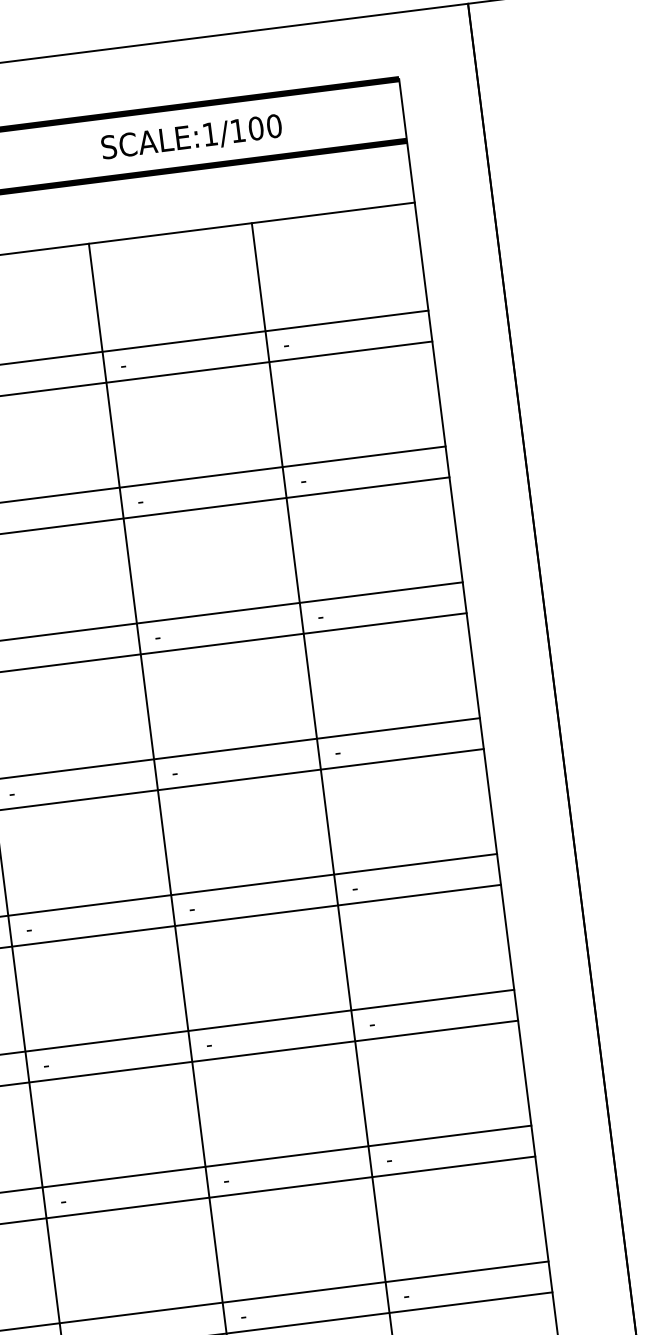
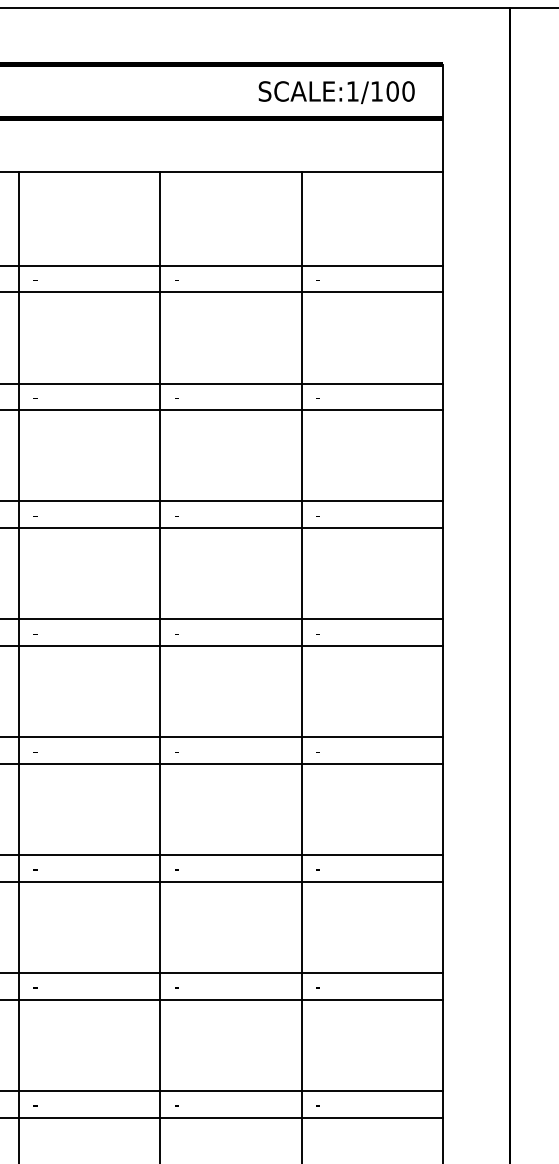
text: (191, 137) -> (336, 92), moved

